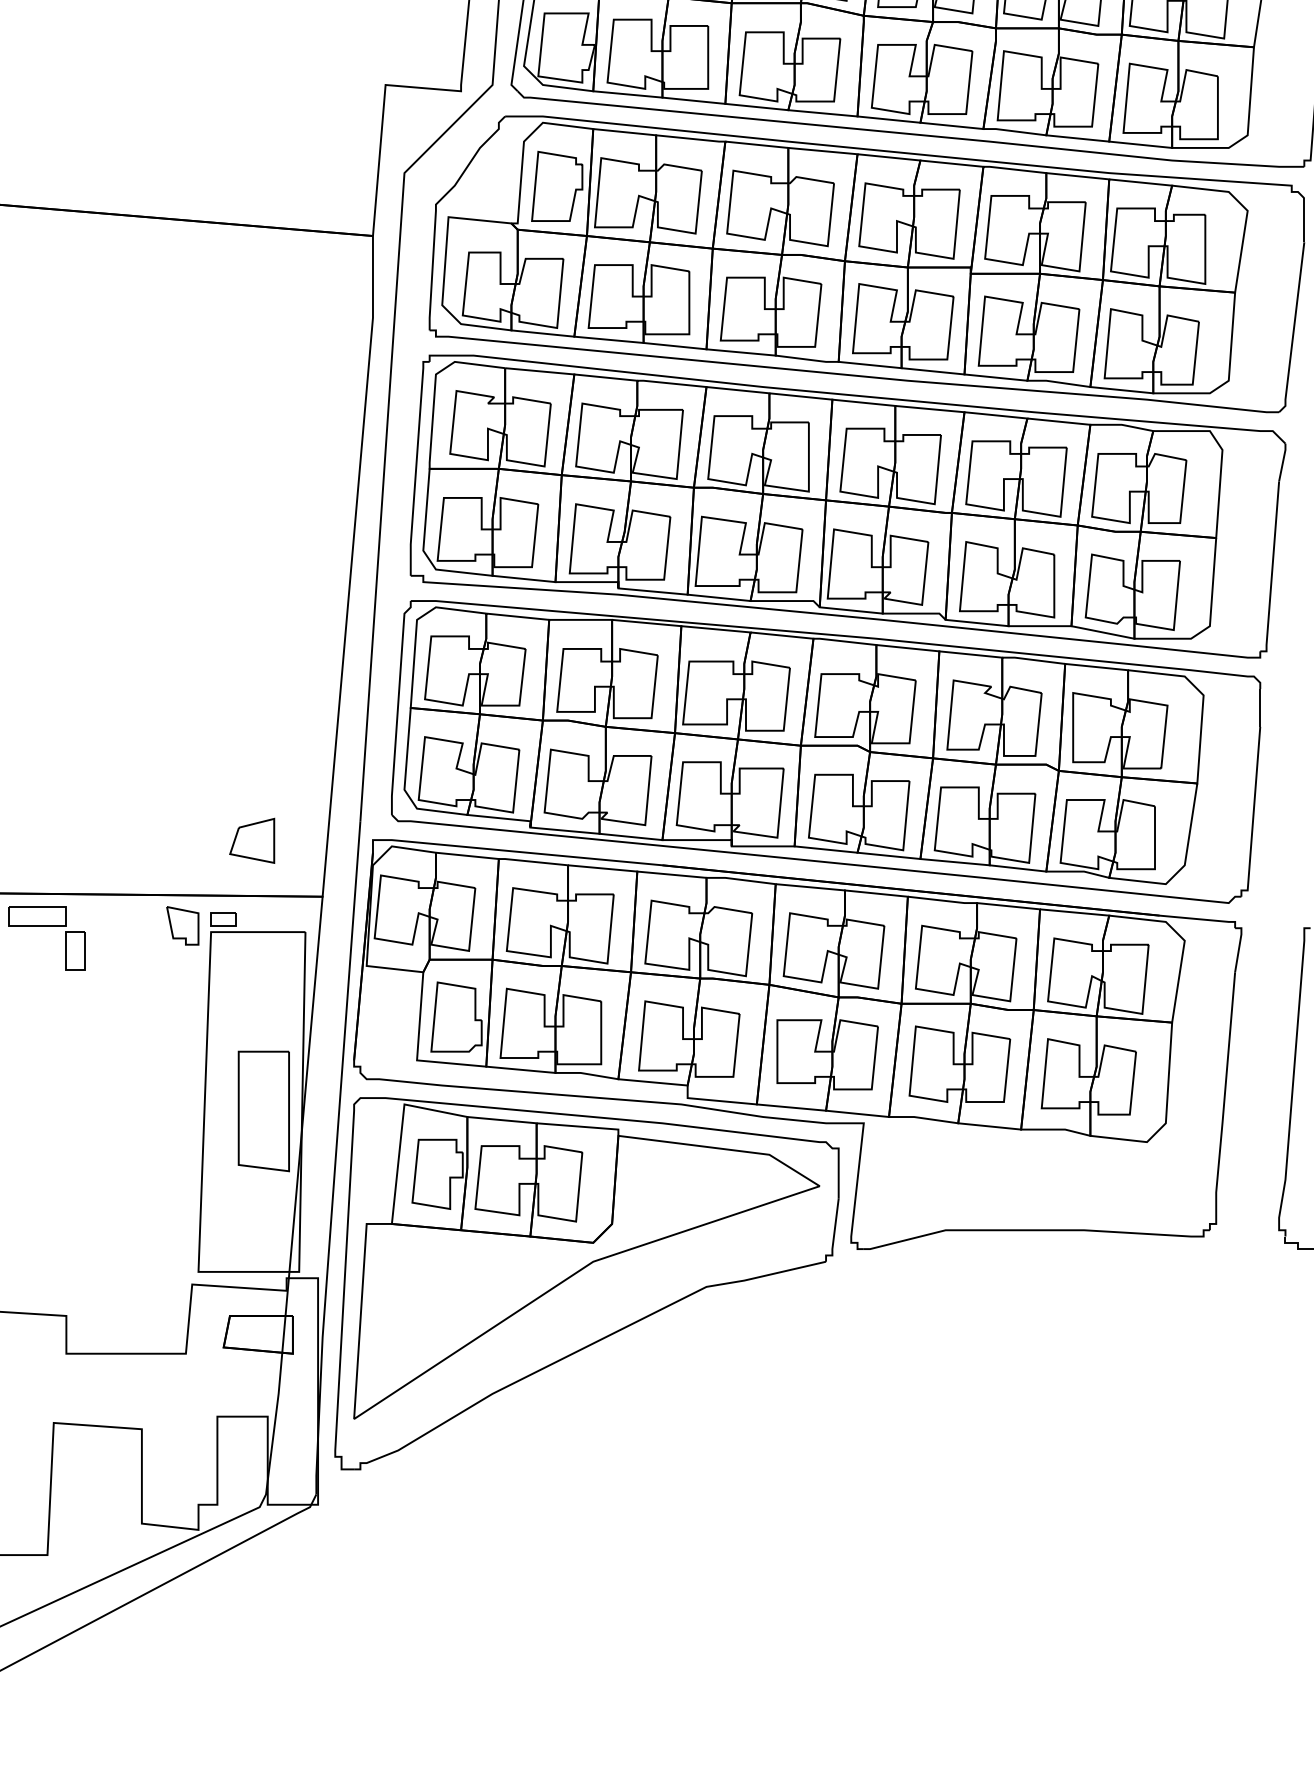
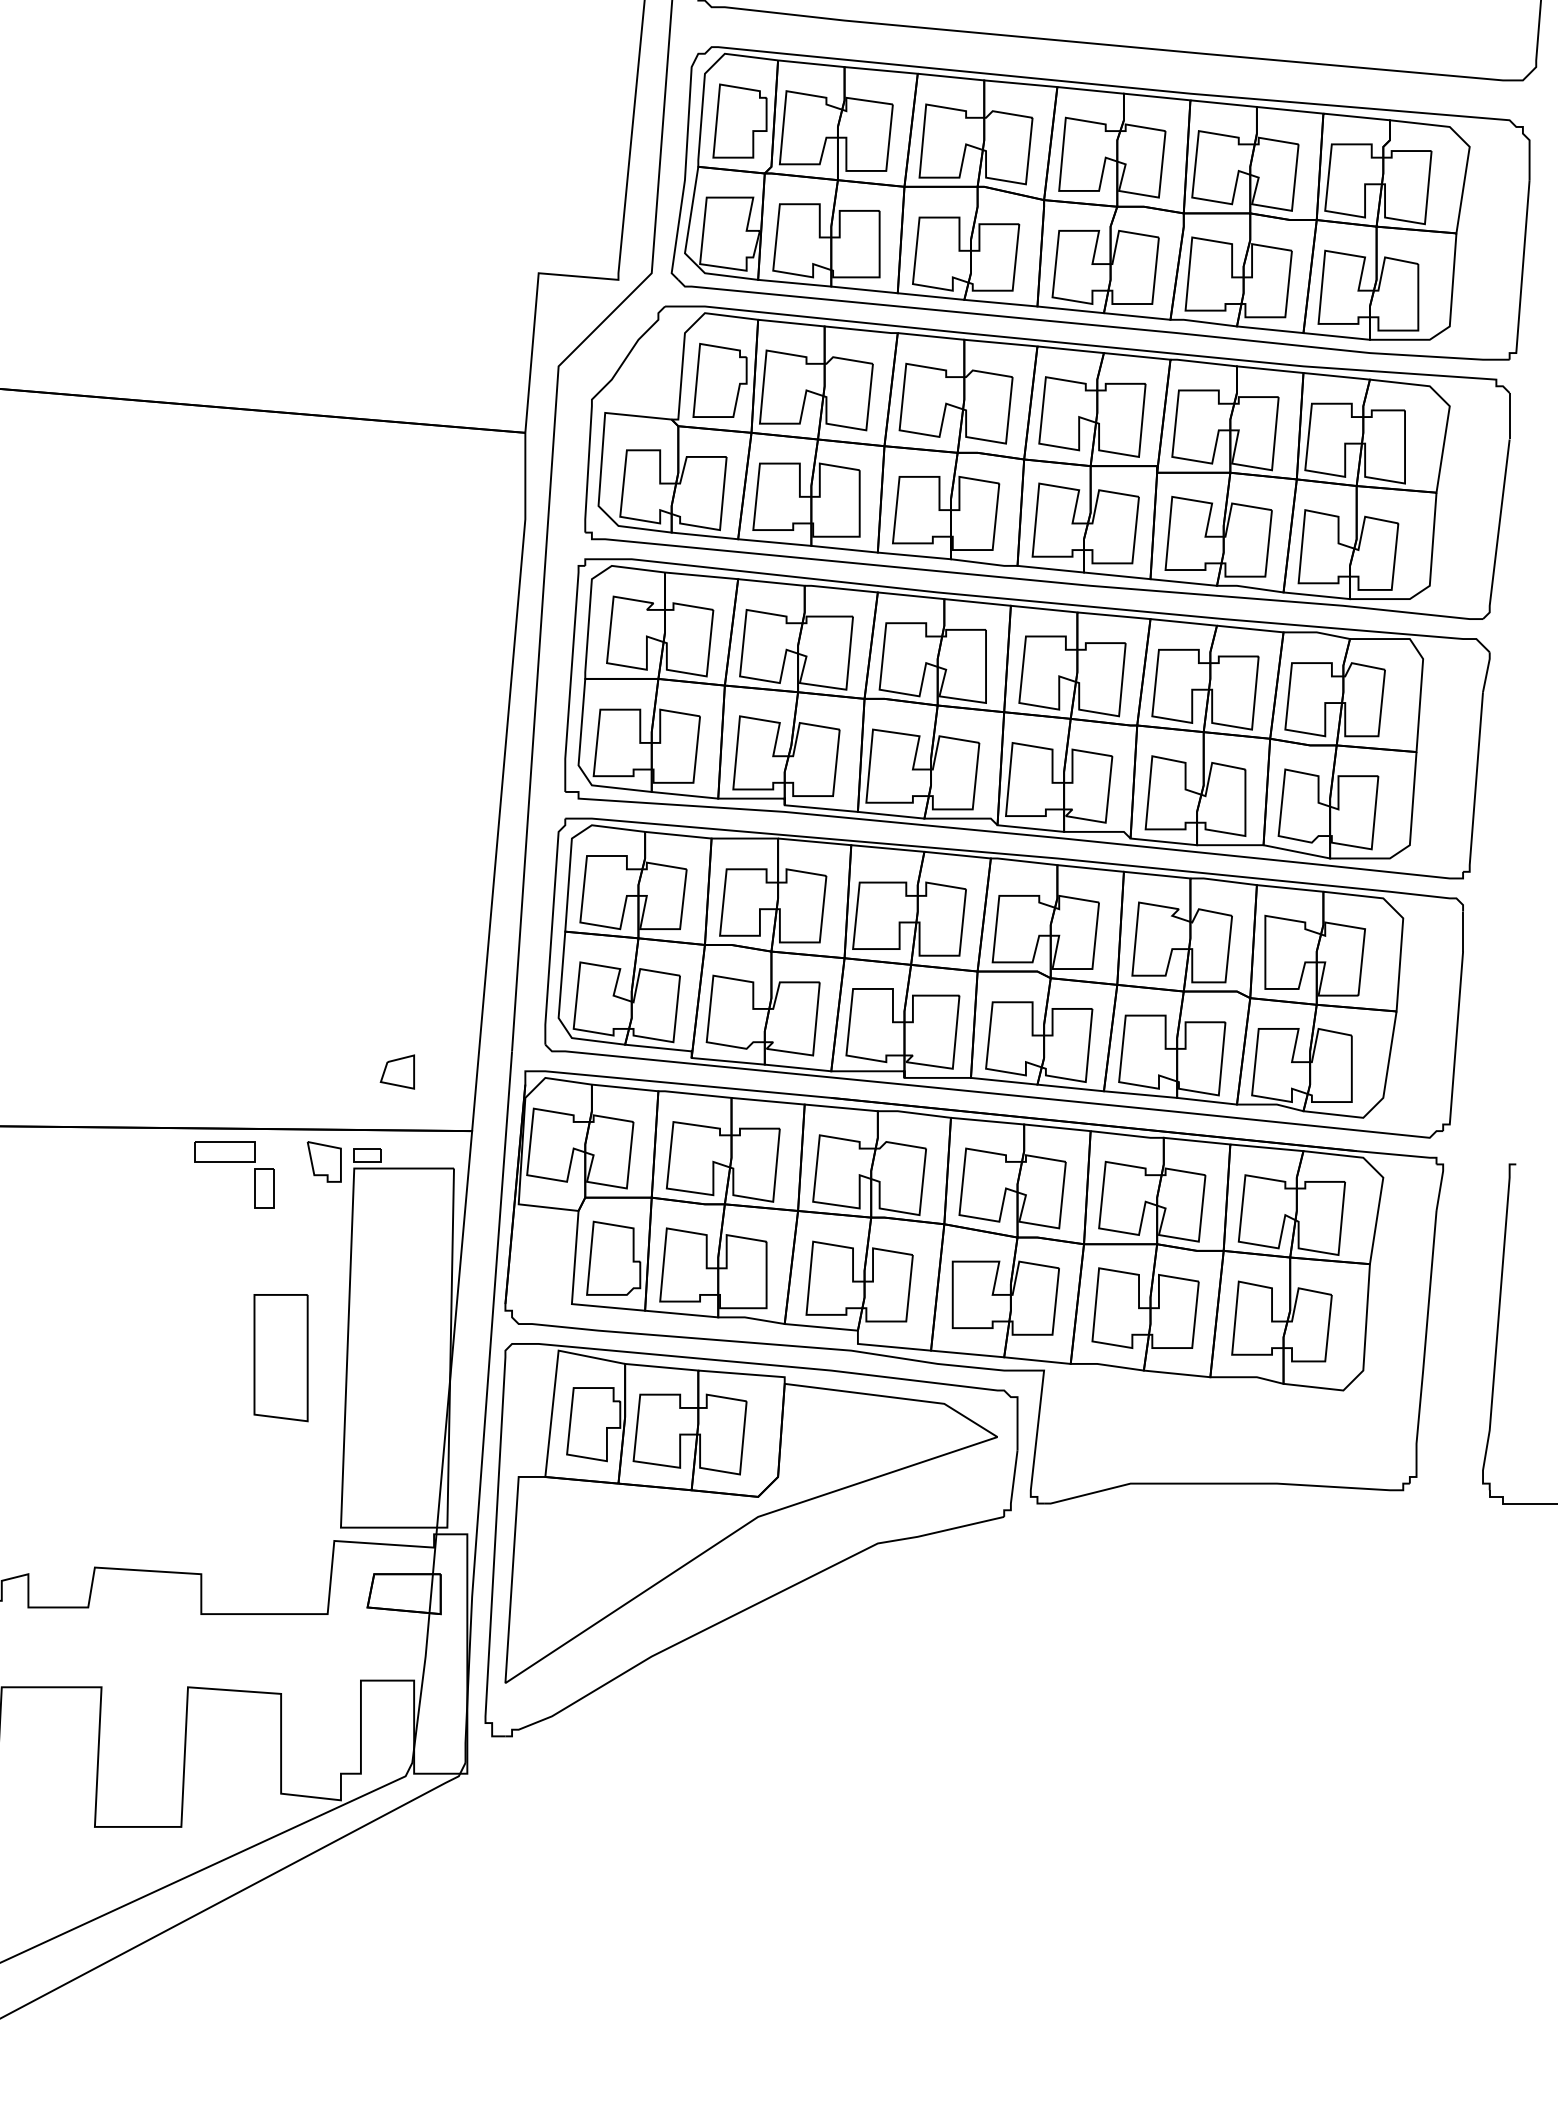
part: (251, 840) -> (396, 1071), size x0.71
part: (46, 926) -> (234, 1162), moved
part: (263, 1111) -> (280, 1358), moved

